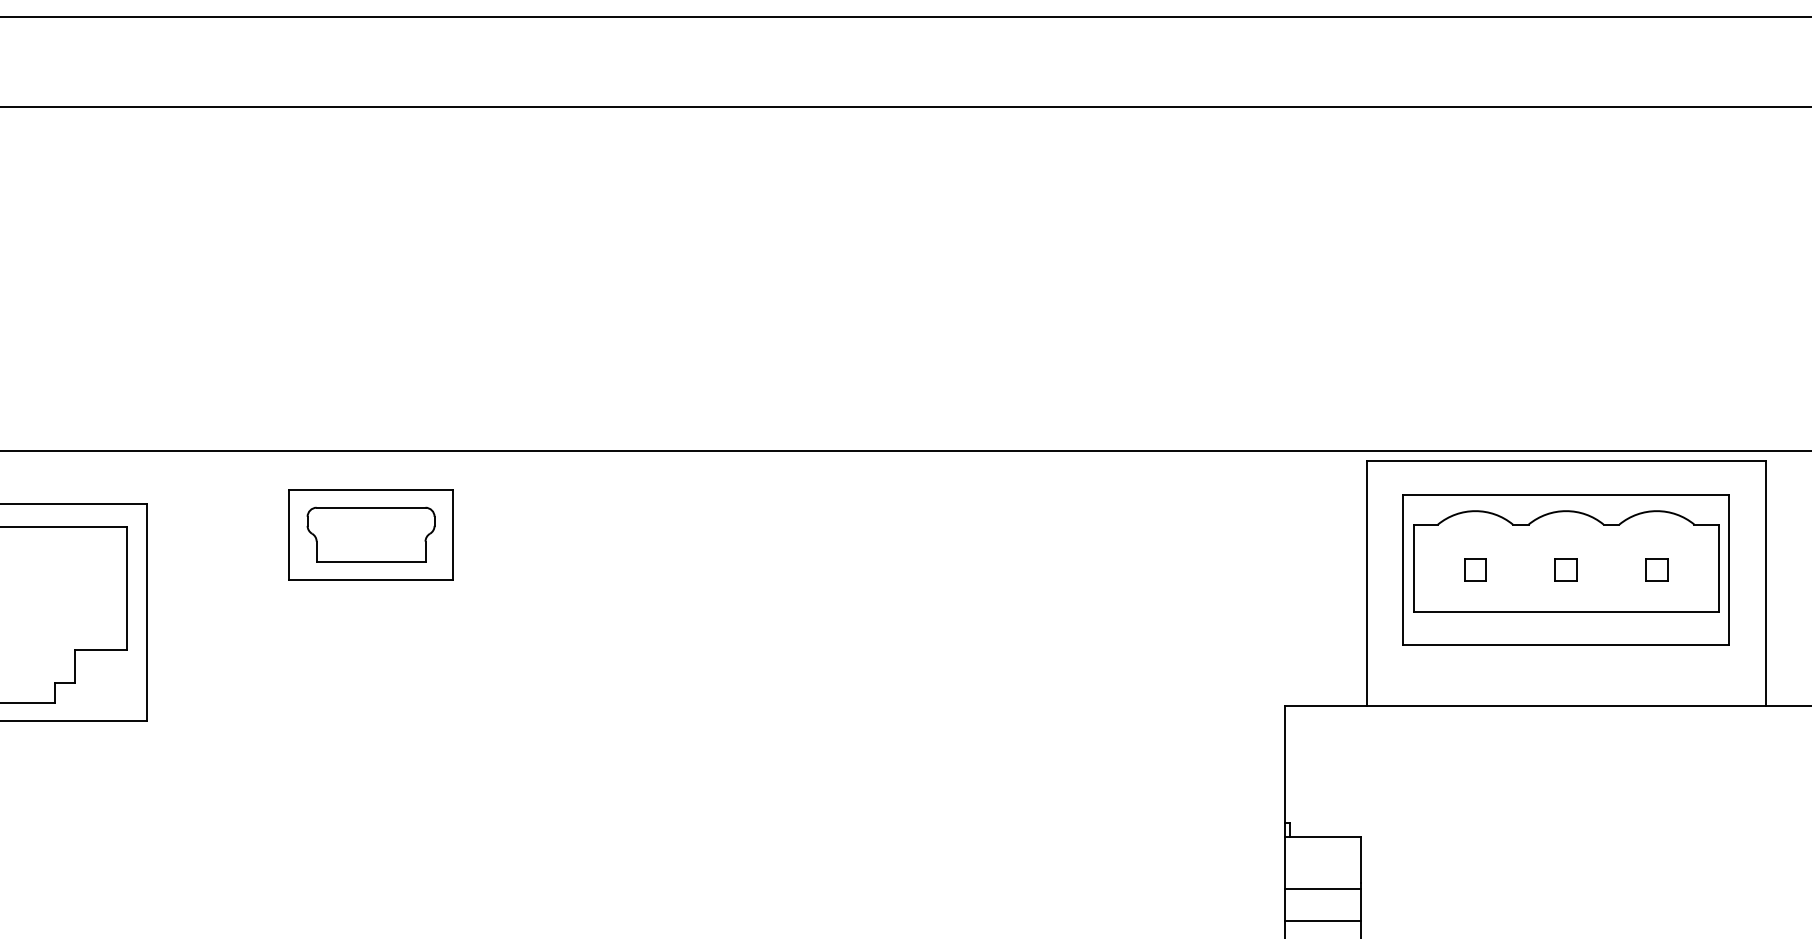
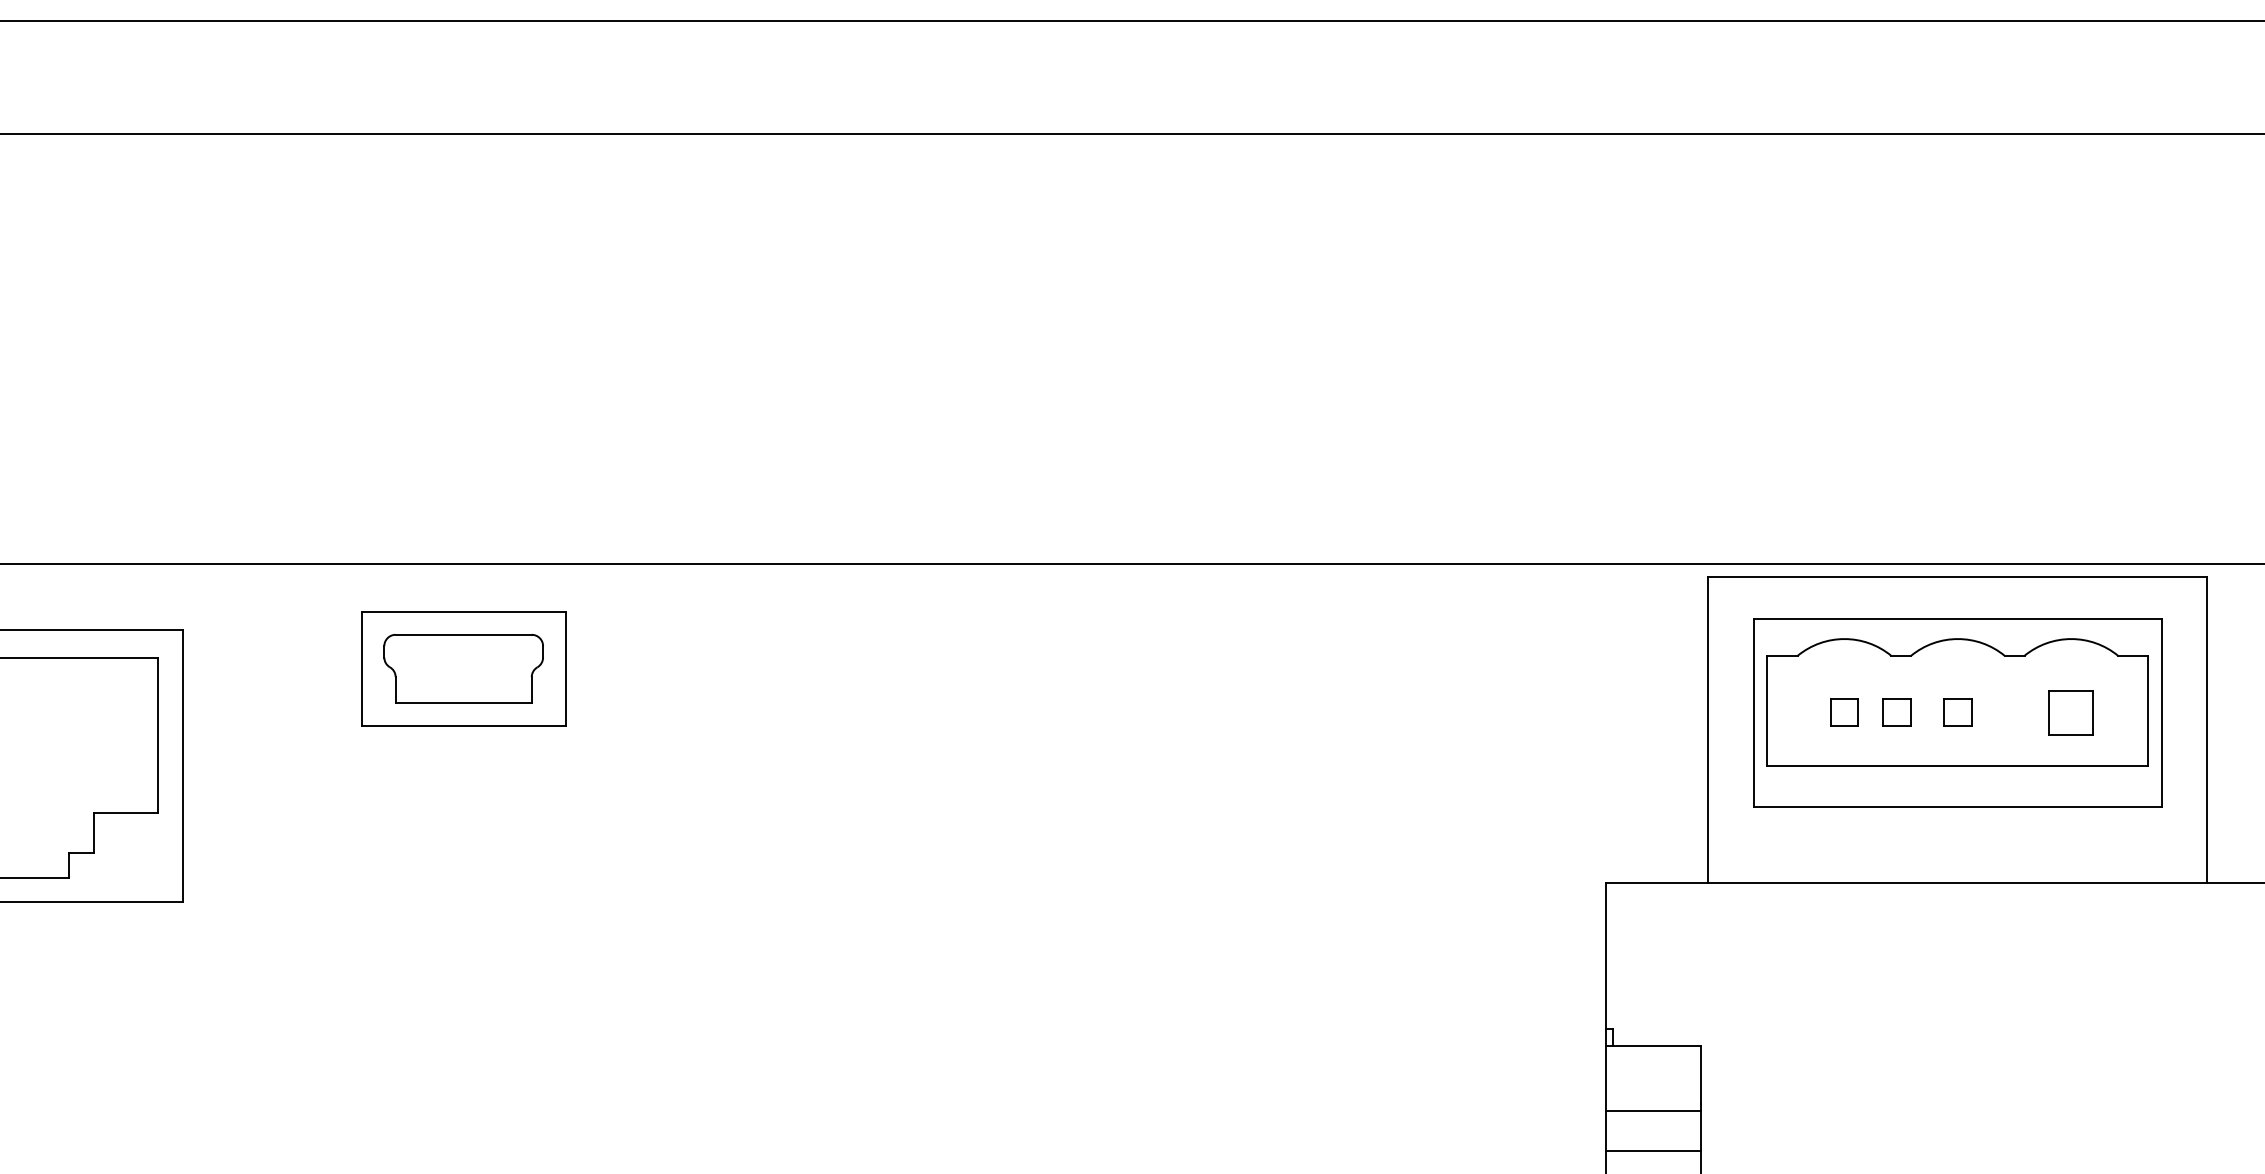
part: (1517, 569) -> (1897, 712), added
part: (1656, 569) -> (2070, 712), size x1.6

